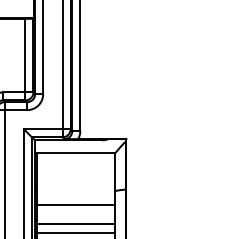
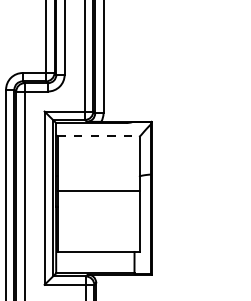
line: (76, 153) -> (99, 136), solid -> dashed
line: (75, 223) -> (98, 210), removed
line: (75, 232) -> (98, 219), removed

